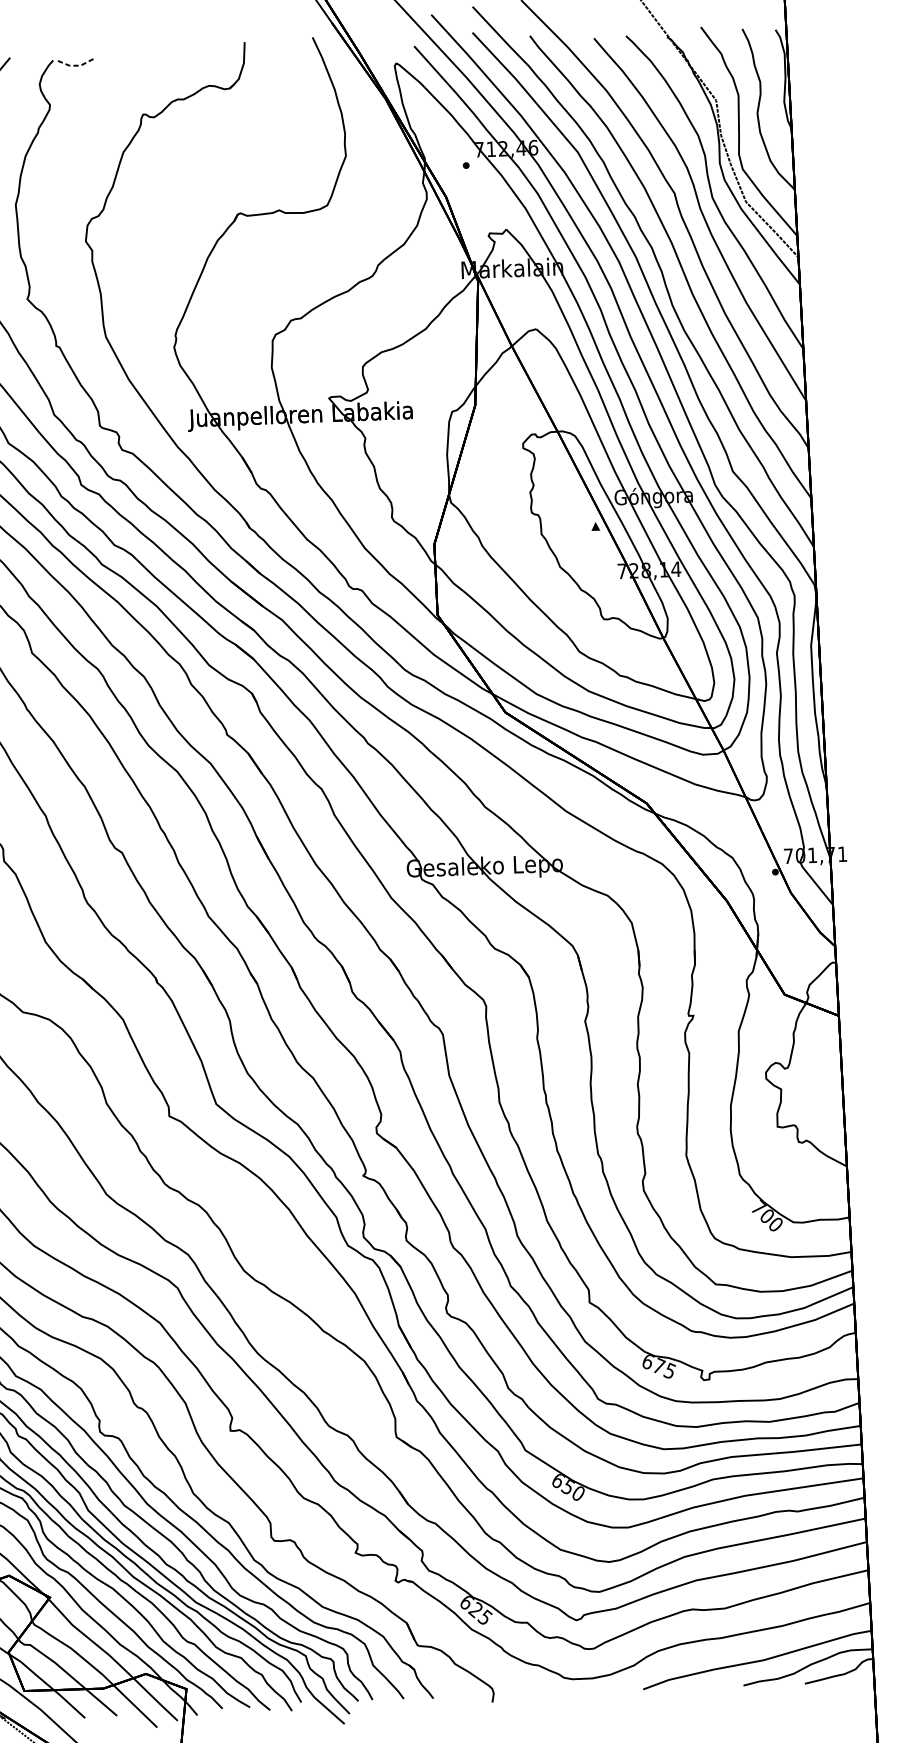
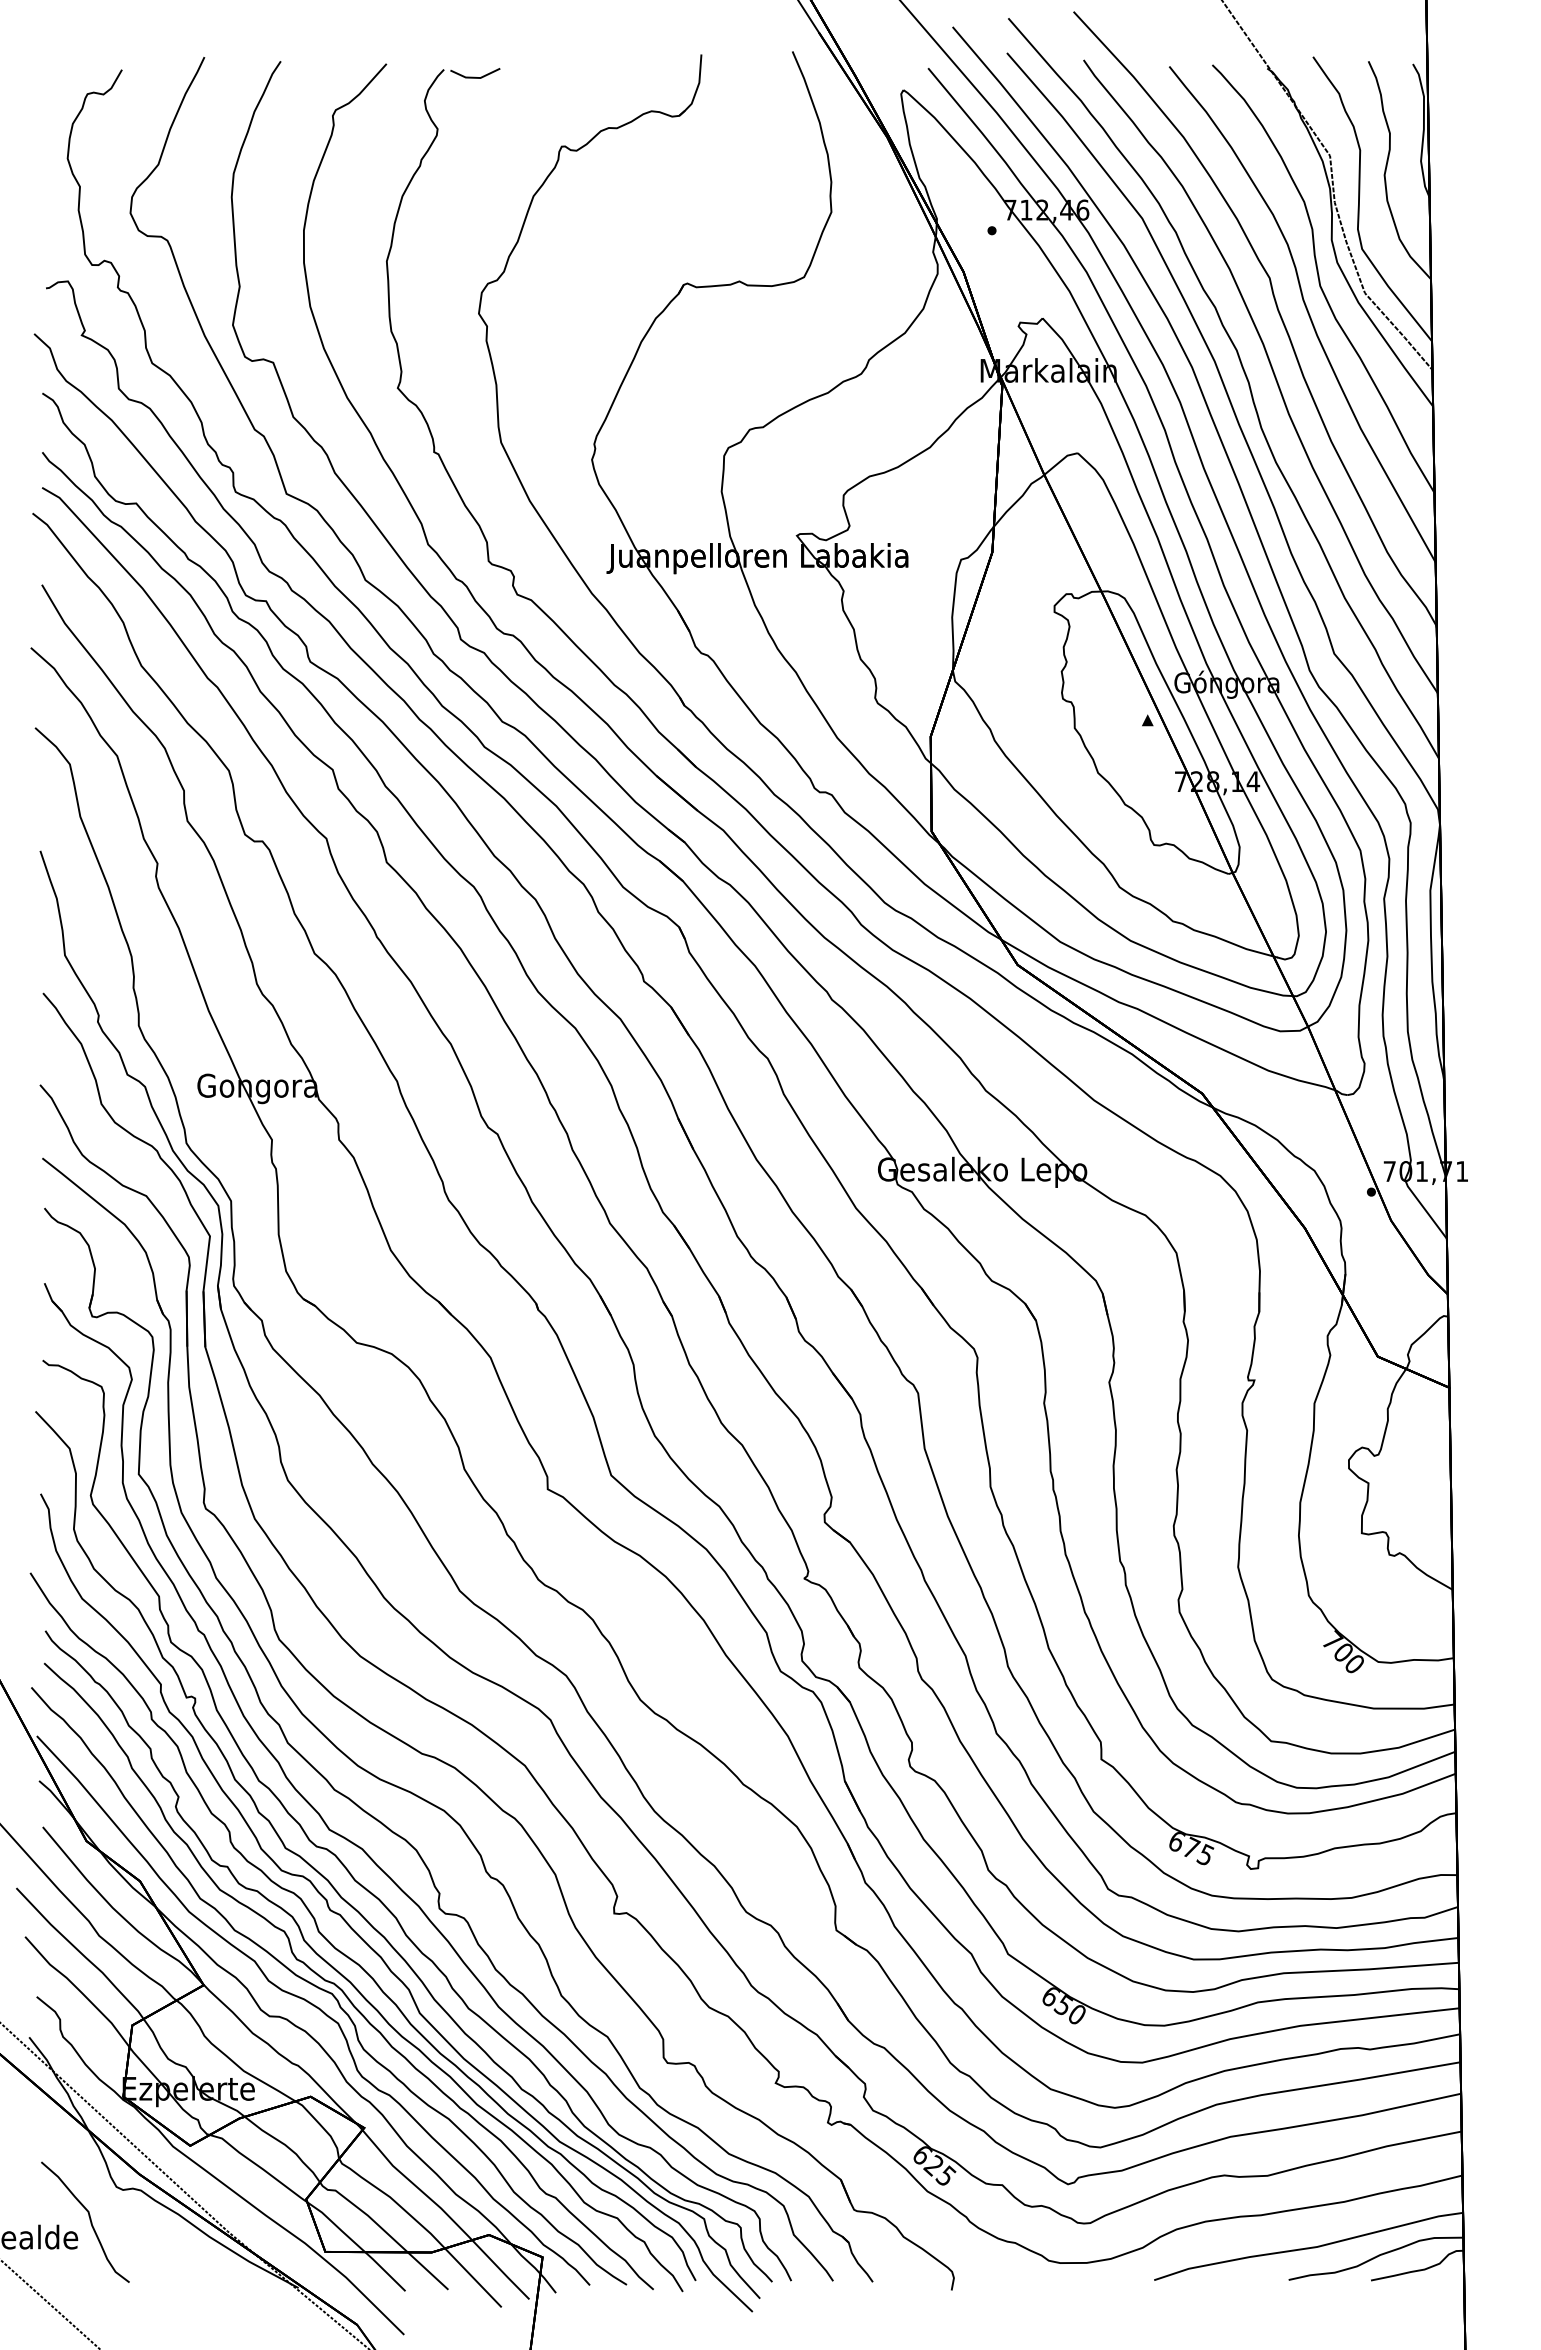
line: (76, 65) -> (475, 77), dashed -> solid

